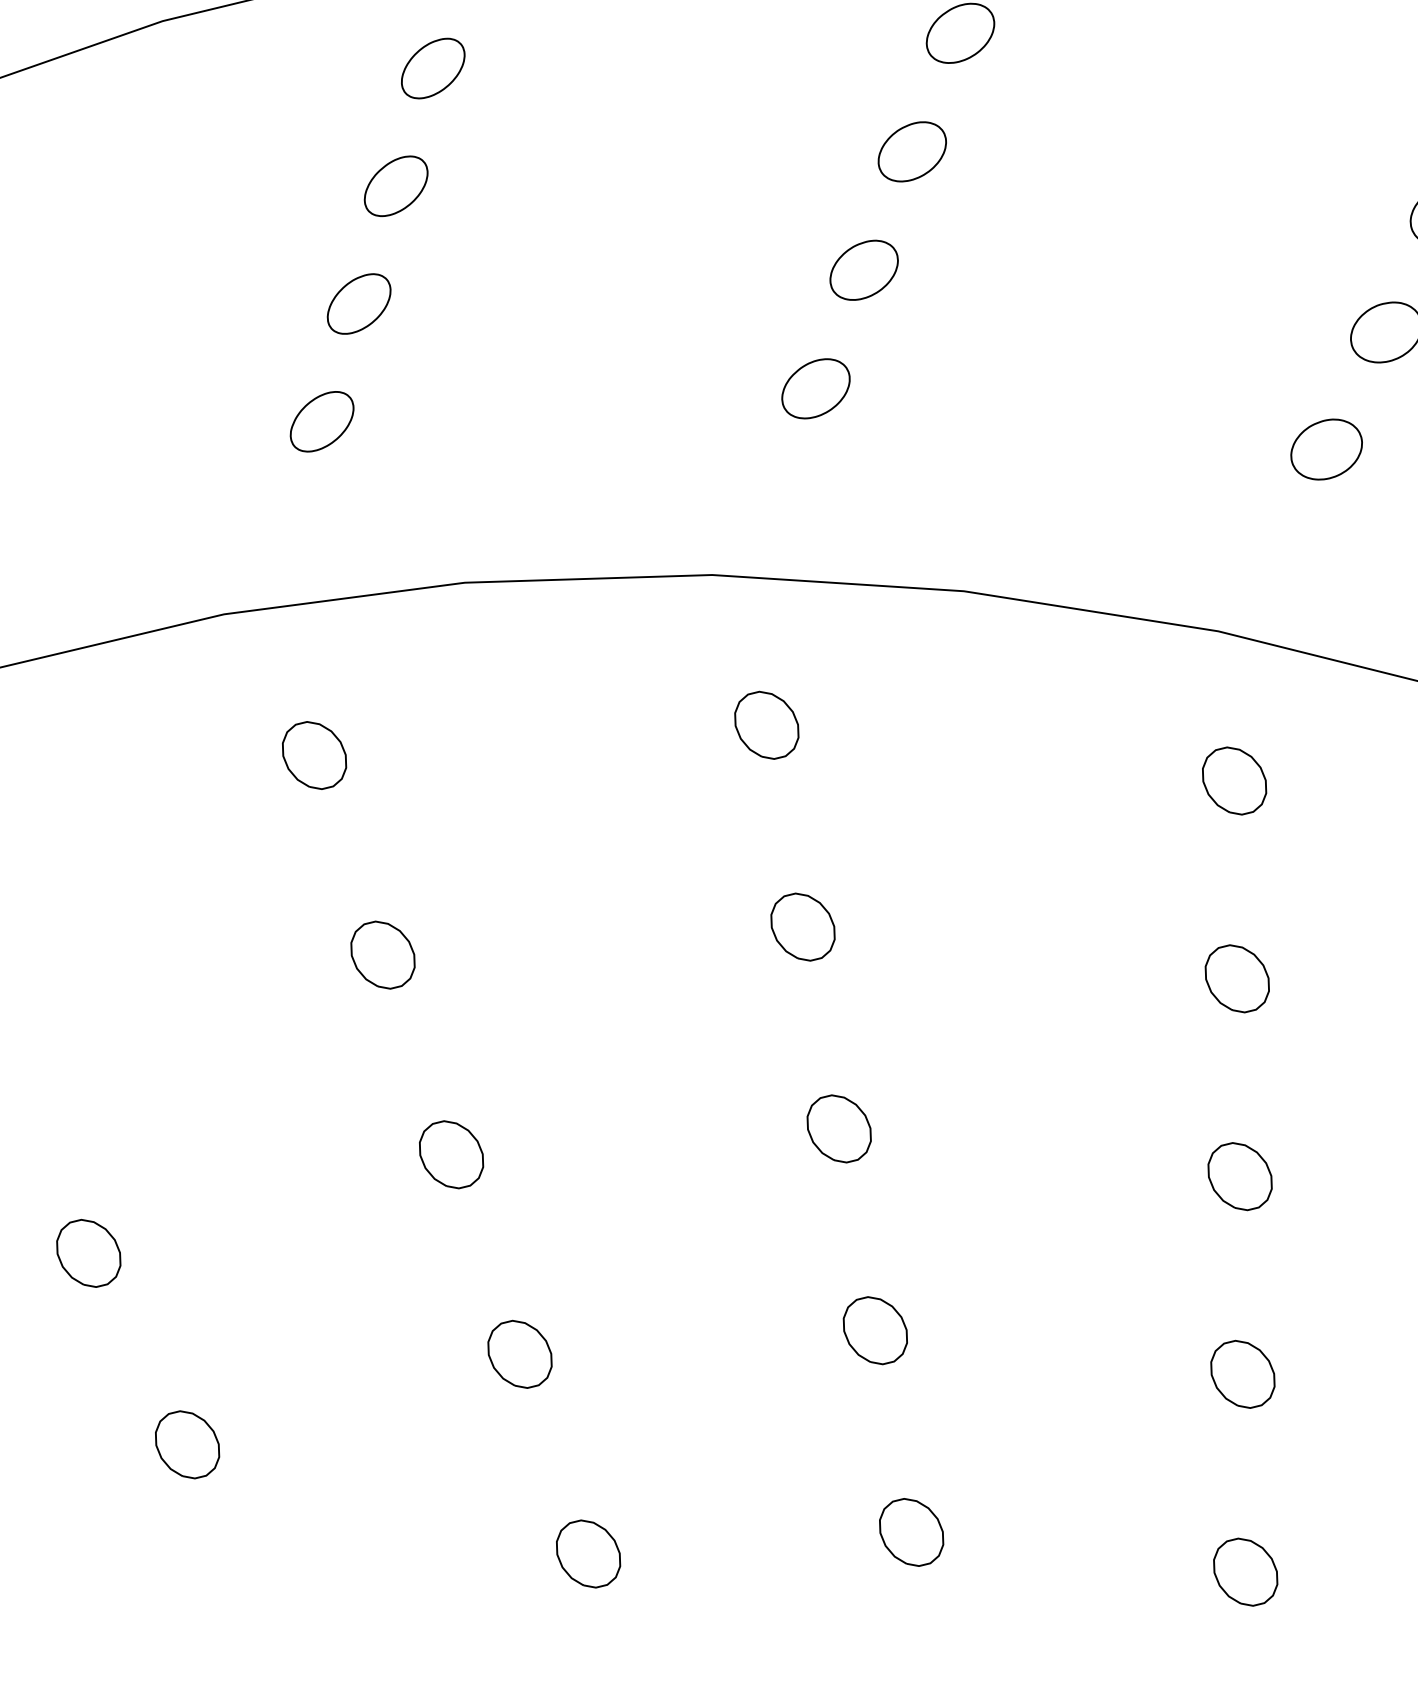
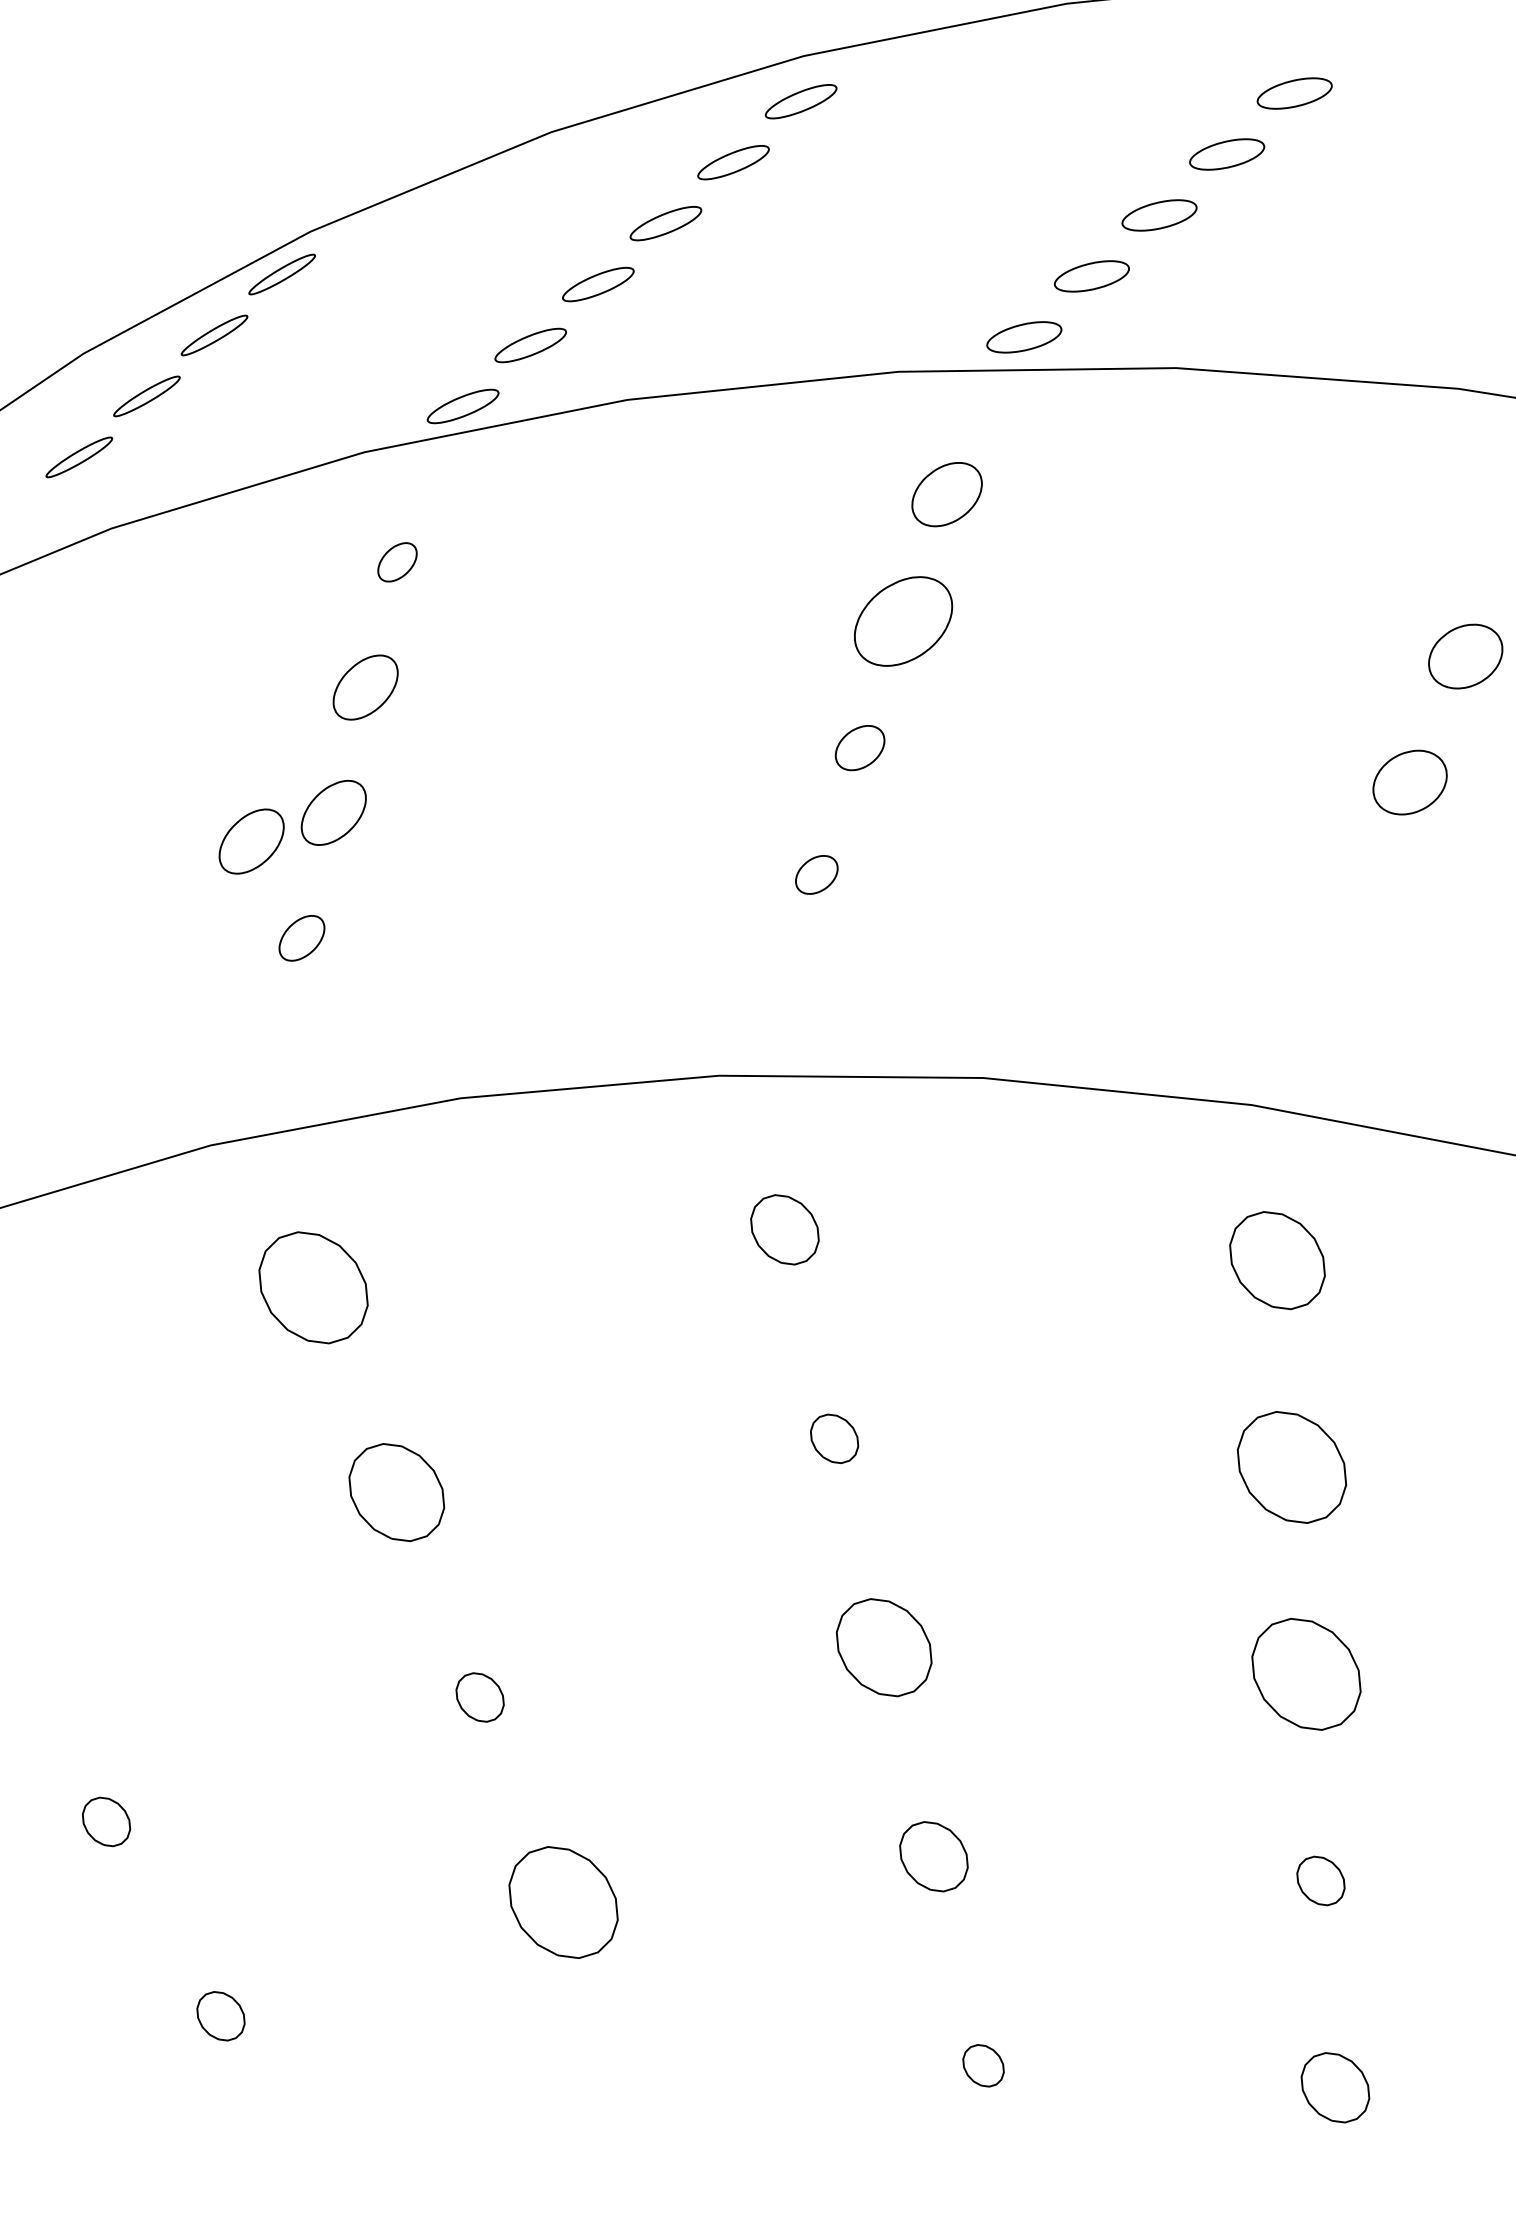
part: (433, 68) -> (397, 562), size x0.6
part: (912, 151) -> (903, 620), size x1.4
part: (863, 269) -> (859, 747), size x0.7
part: (279, 326) -> (251, 841), added
part: (815, 388) -> (816, 874), size x0.6
part: (321, 421) -> (301, 938), size x0.7
part: (1325, 449) -> (1353, 908), removed
part: (314, 755) -> (313, 1287), size x1.6
part: (1234, 780) -> (1277, 1260), size x1.4
part: (802, 926) -> (834, 1438), size x0.7
part: (382, 954) -> (396, 1492), size x1.4
part: (1236, 978) -> (1291, 1467), size x1.6
part: (839, 1128) -> (884, 1647), size x1.4
part: (450, 1154) -> (479, 1697), size x0.7
part: (1240, 1175) -> (1306, 1673), size x1.6
part: (88, 1253) -> (106, 1821), size x0.7
part: (520, 1353) -> (563, 1901), size x1.6
part: (1242, 1373) -> (1320, 1880), size x0.7
part: (187, 1443) -> (220, 2015), size x0.7
part: (911, 1532) -> (983, 2065), size x0.6
part: (588, 1553) -> (646, 2106), removed

